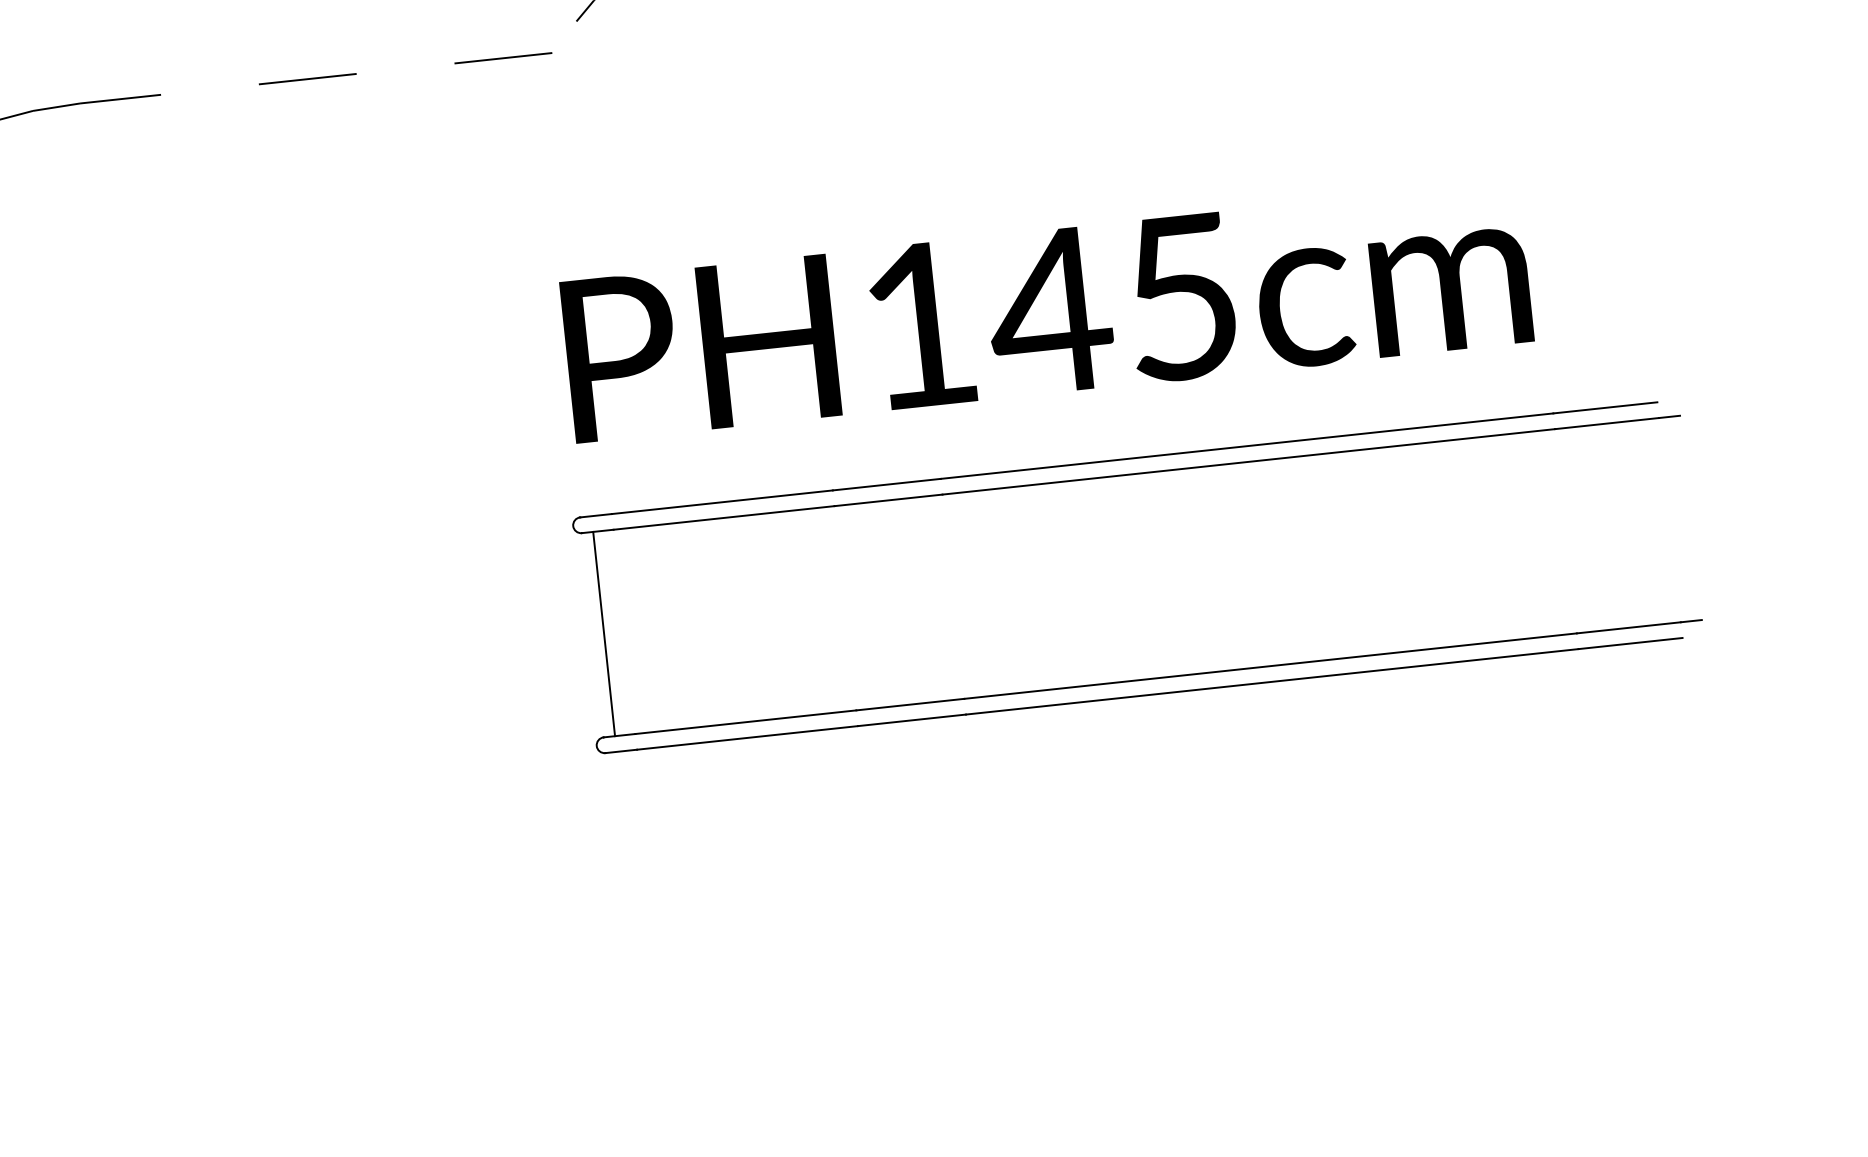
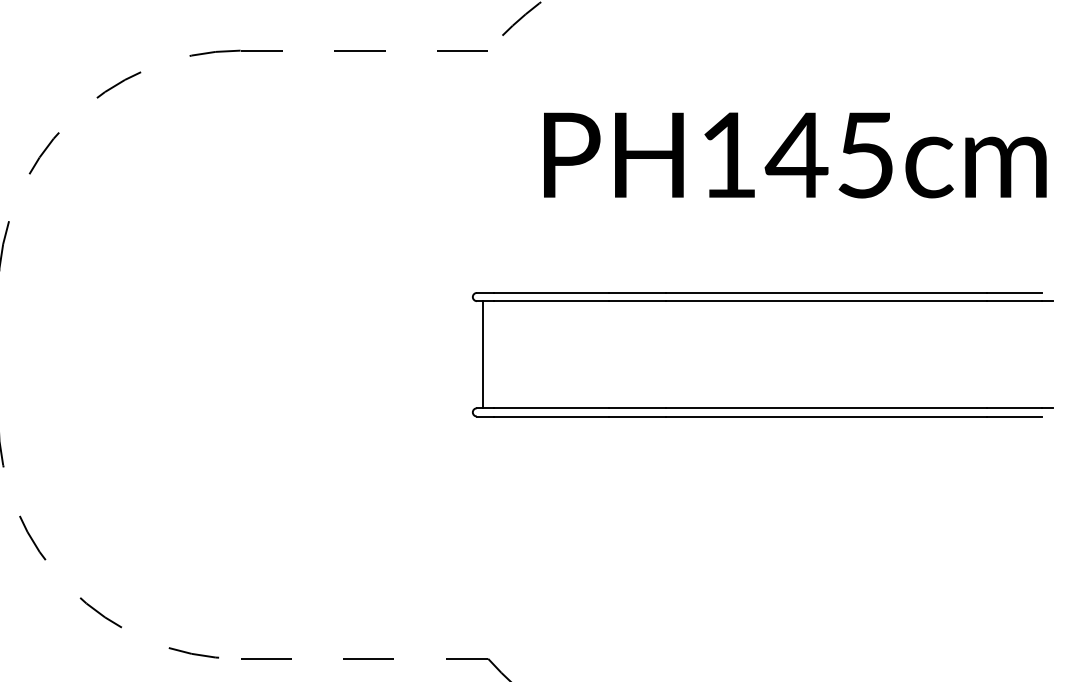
text: (1047, 312) -> (795, 155), moved

